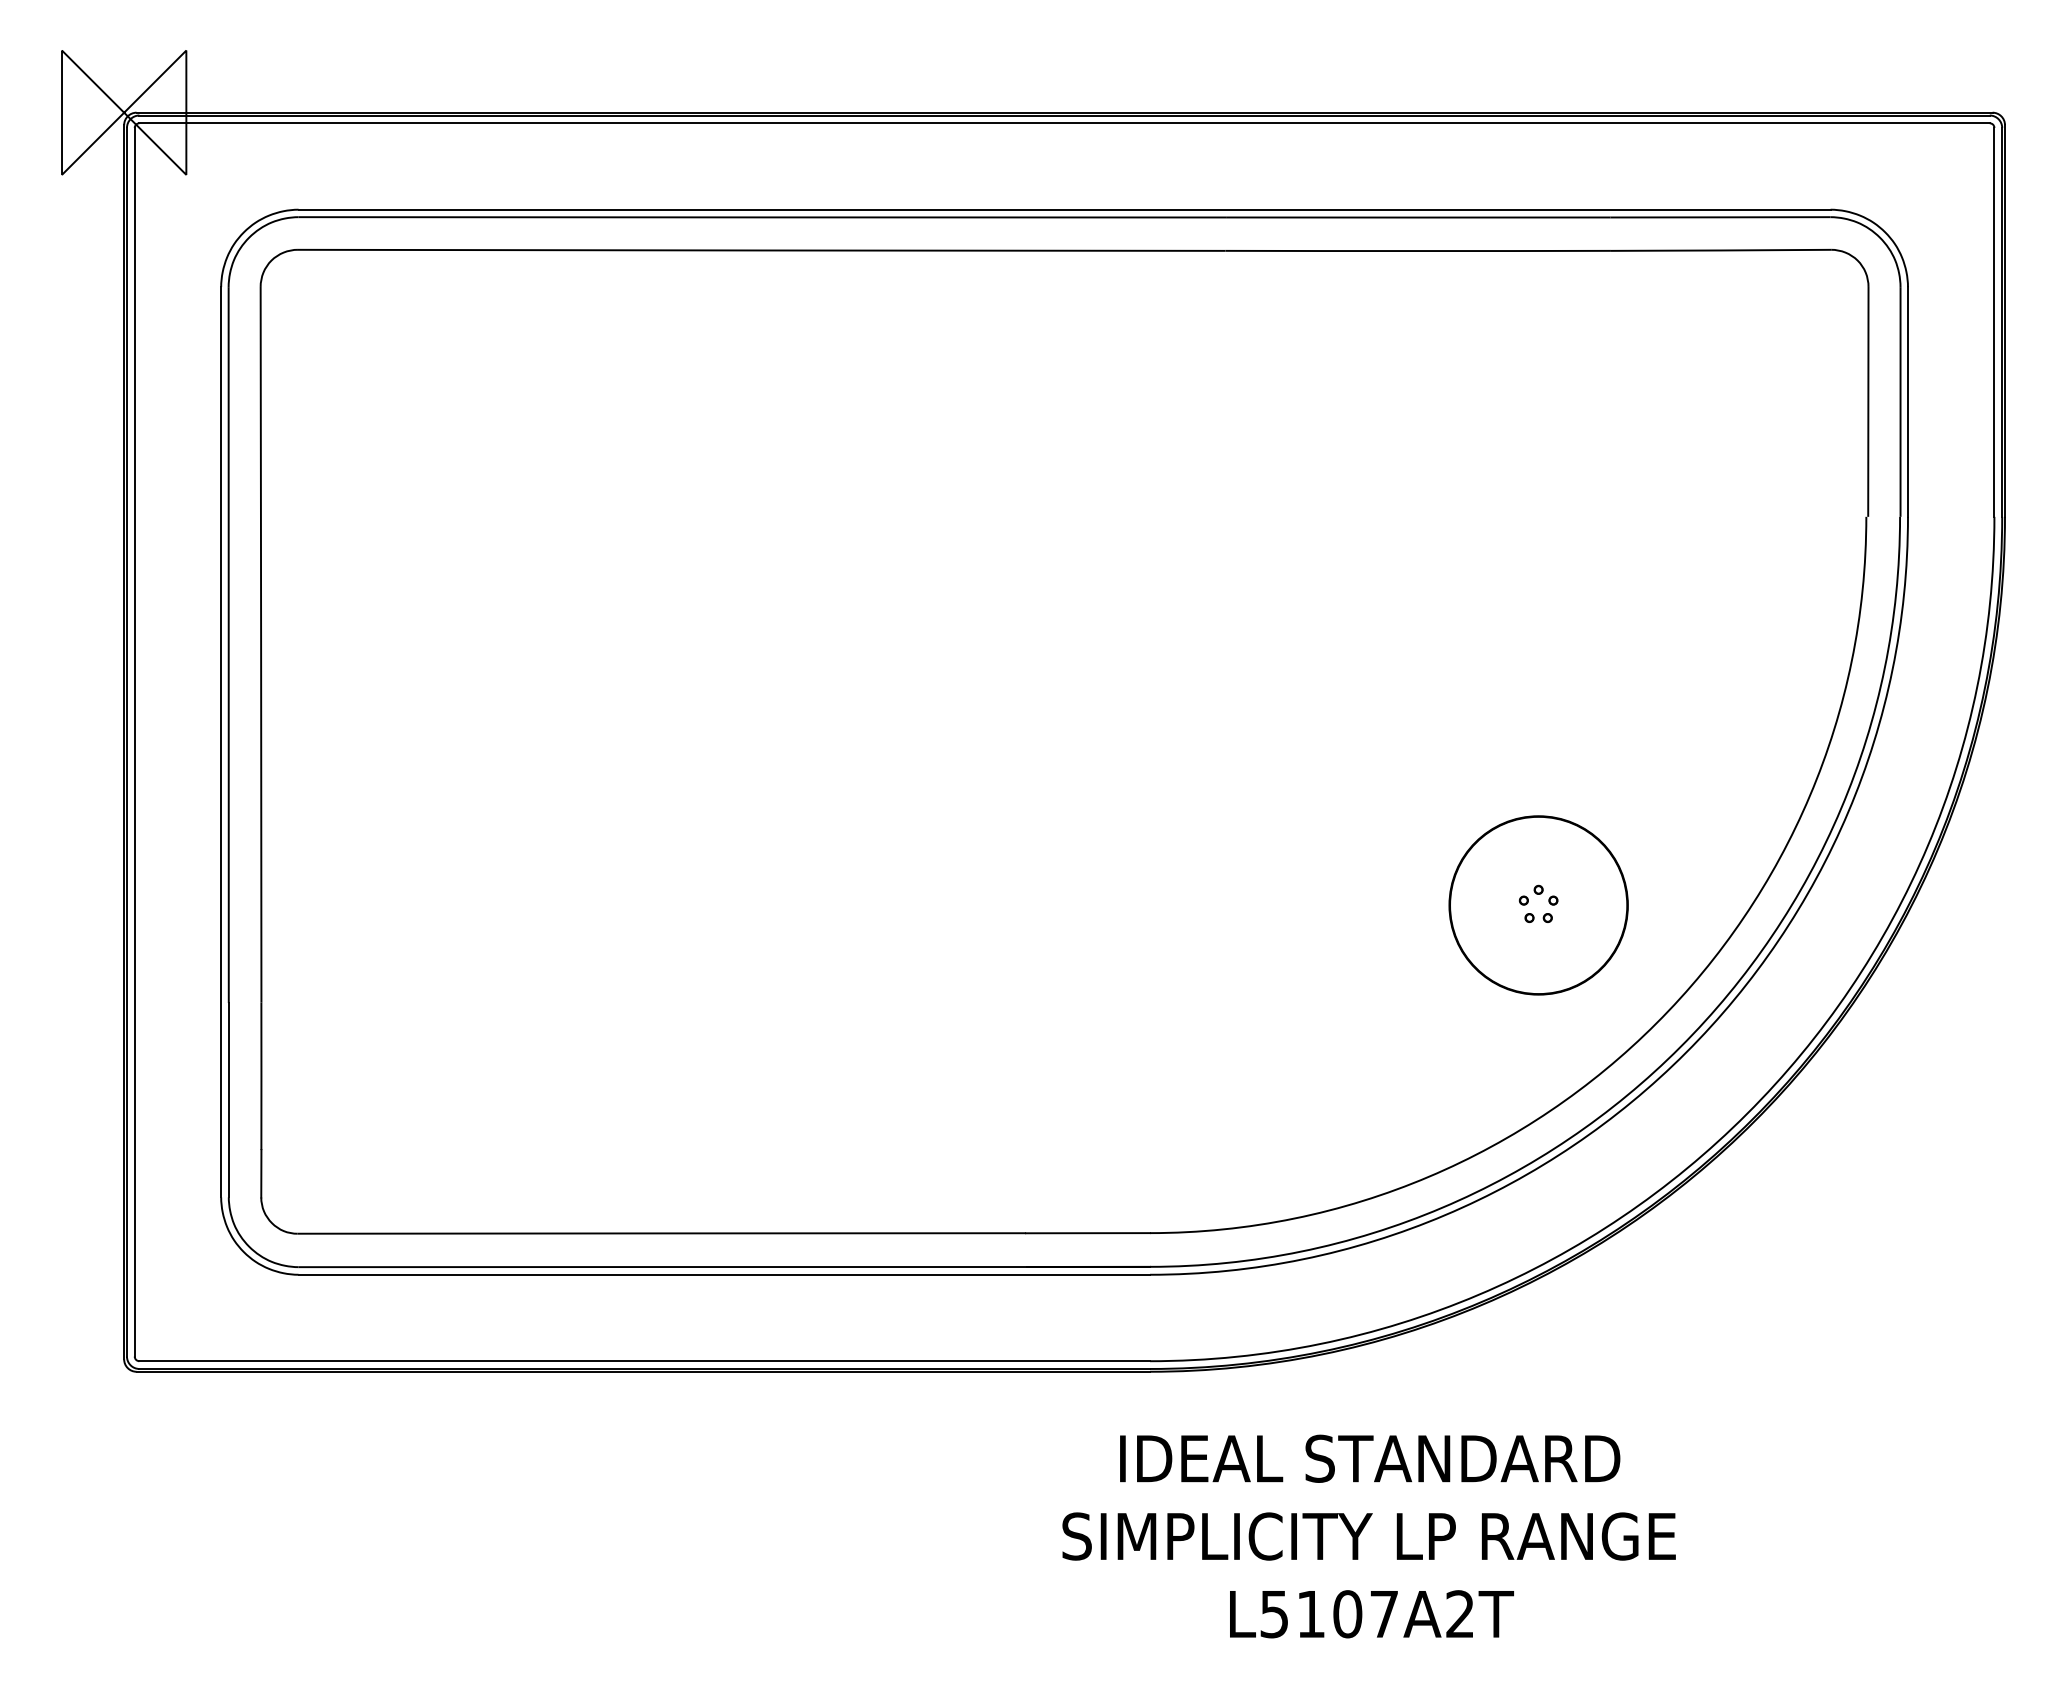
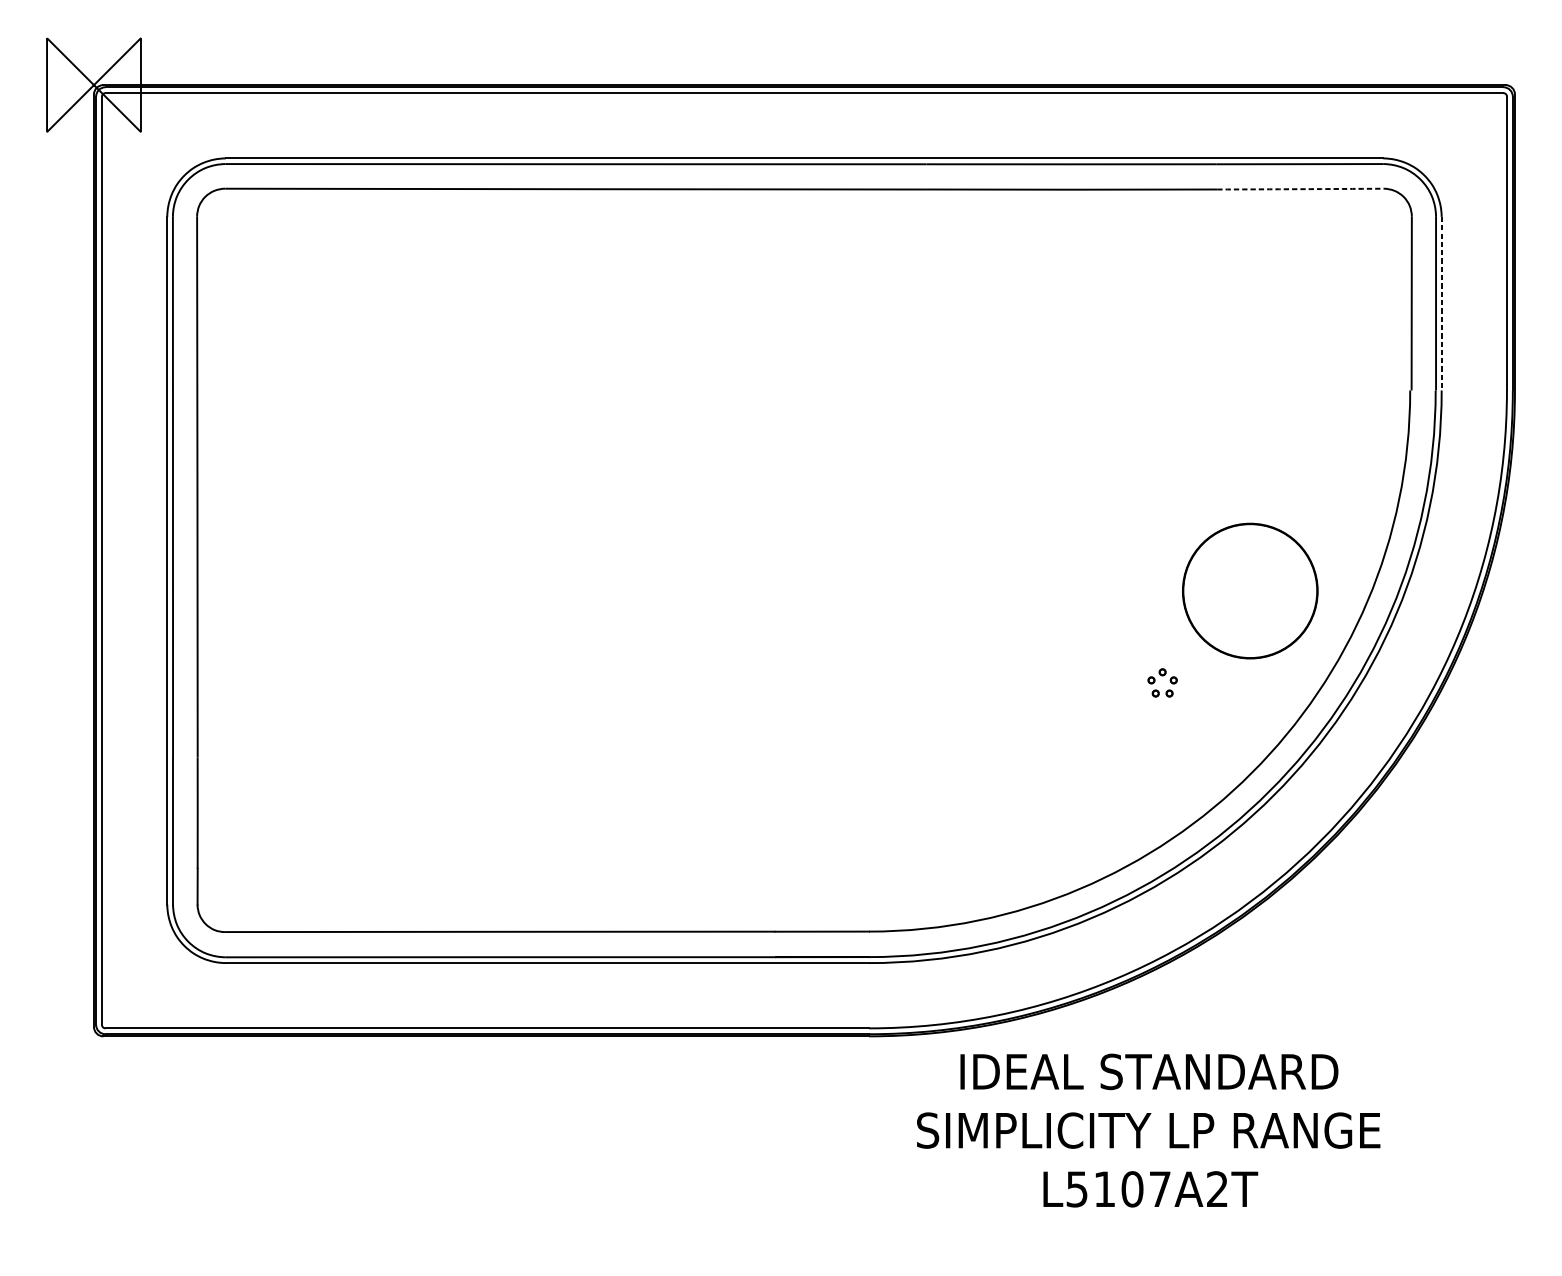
arc: (1721, 250) -> (1300, 189), solid -> dashed
line: (1907, 401) -> (1441, 303), solid -> dashed
circle: (1538, 905) -> (1250, 591), moved
text: (1368, 1536) -> (1148, 1130), moved

